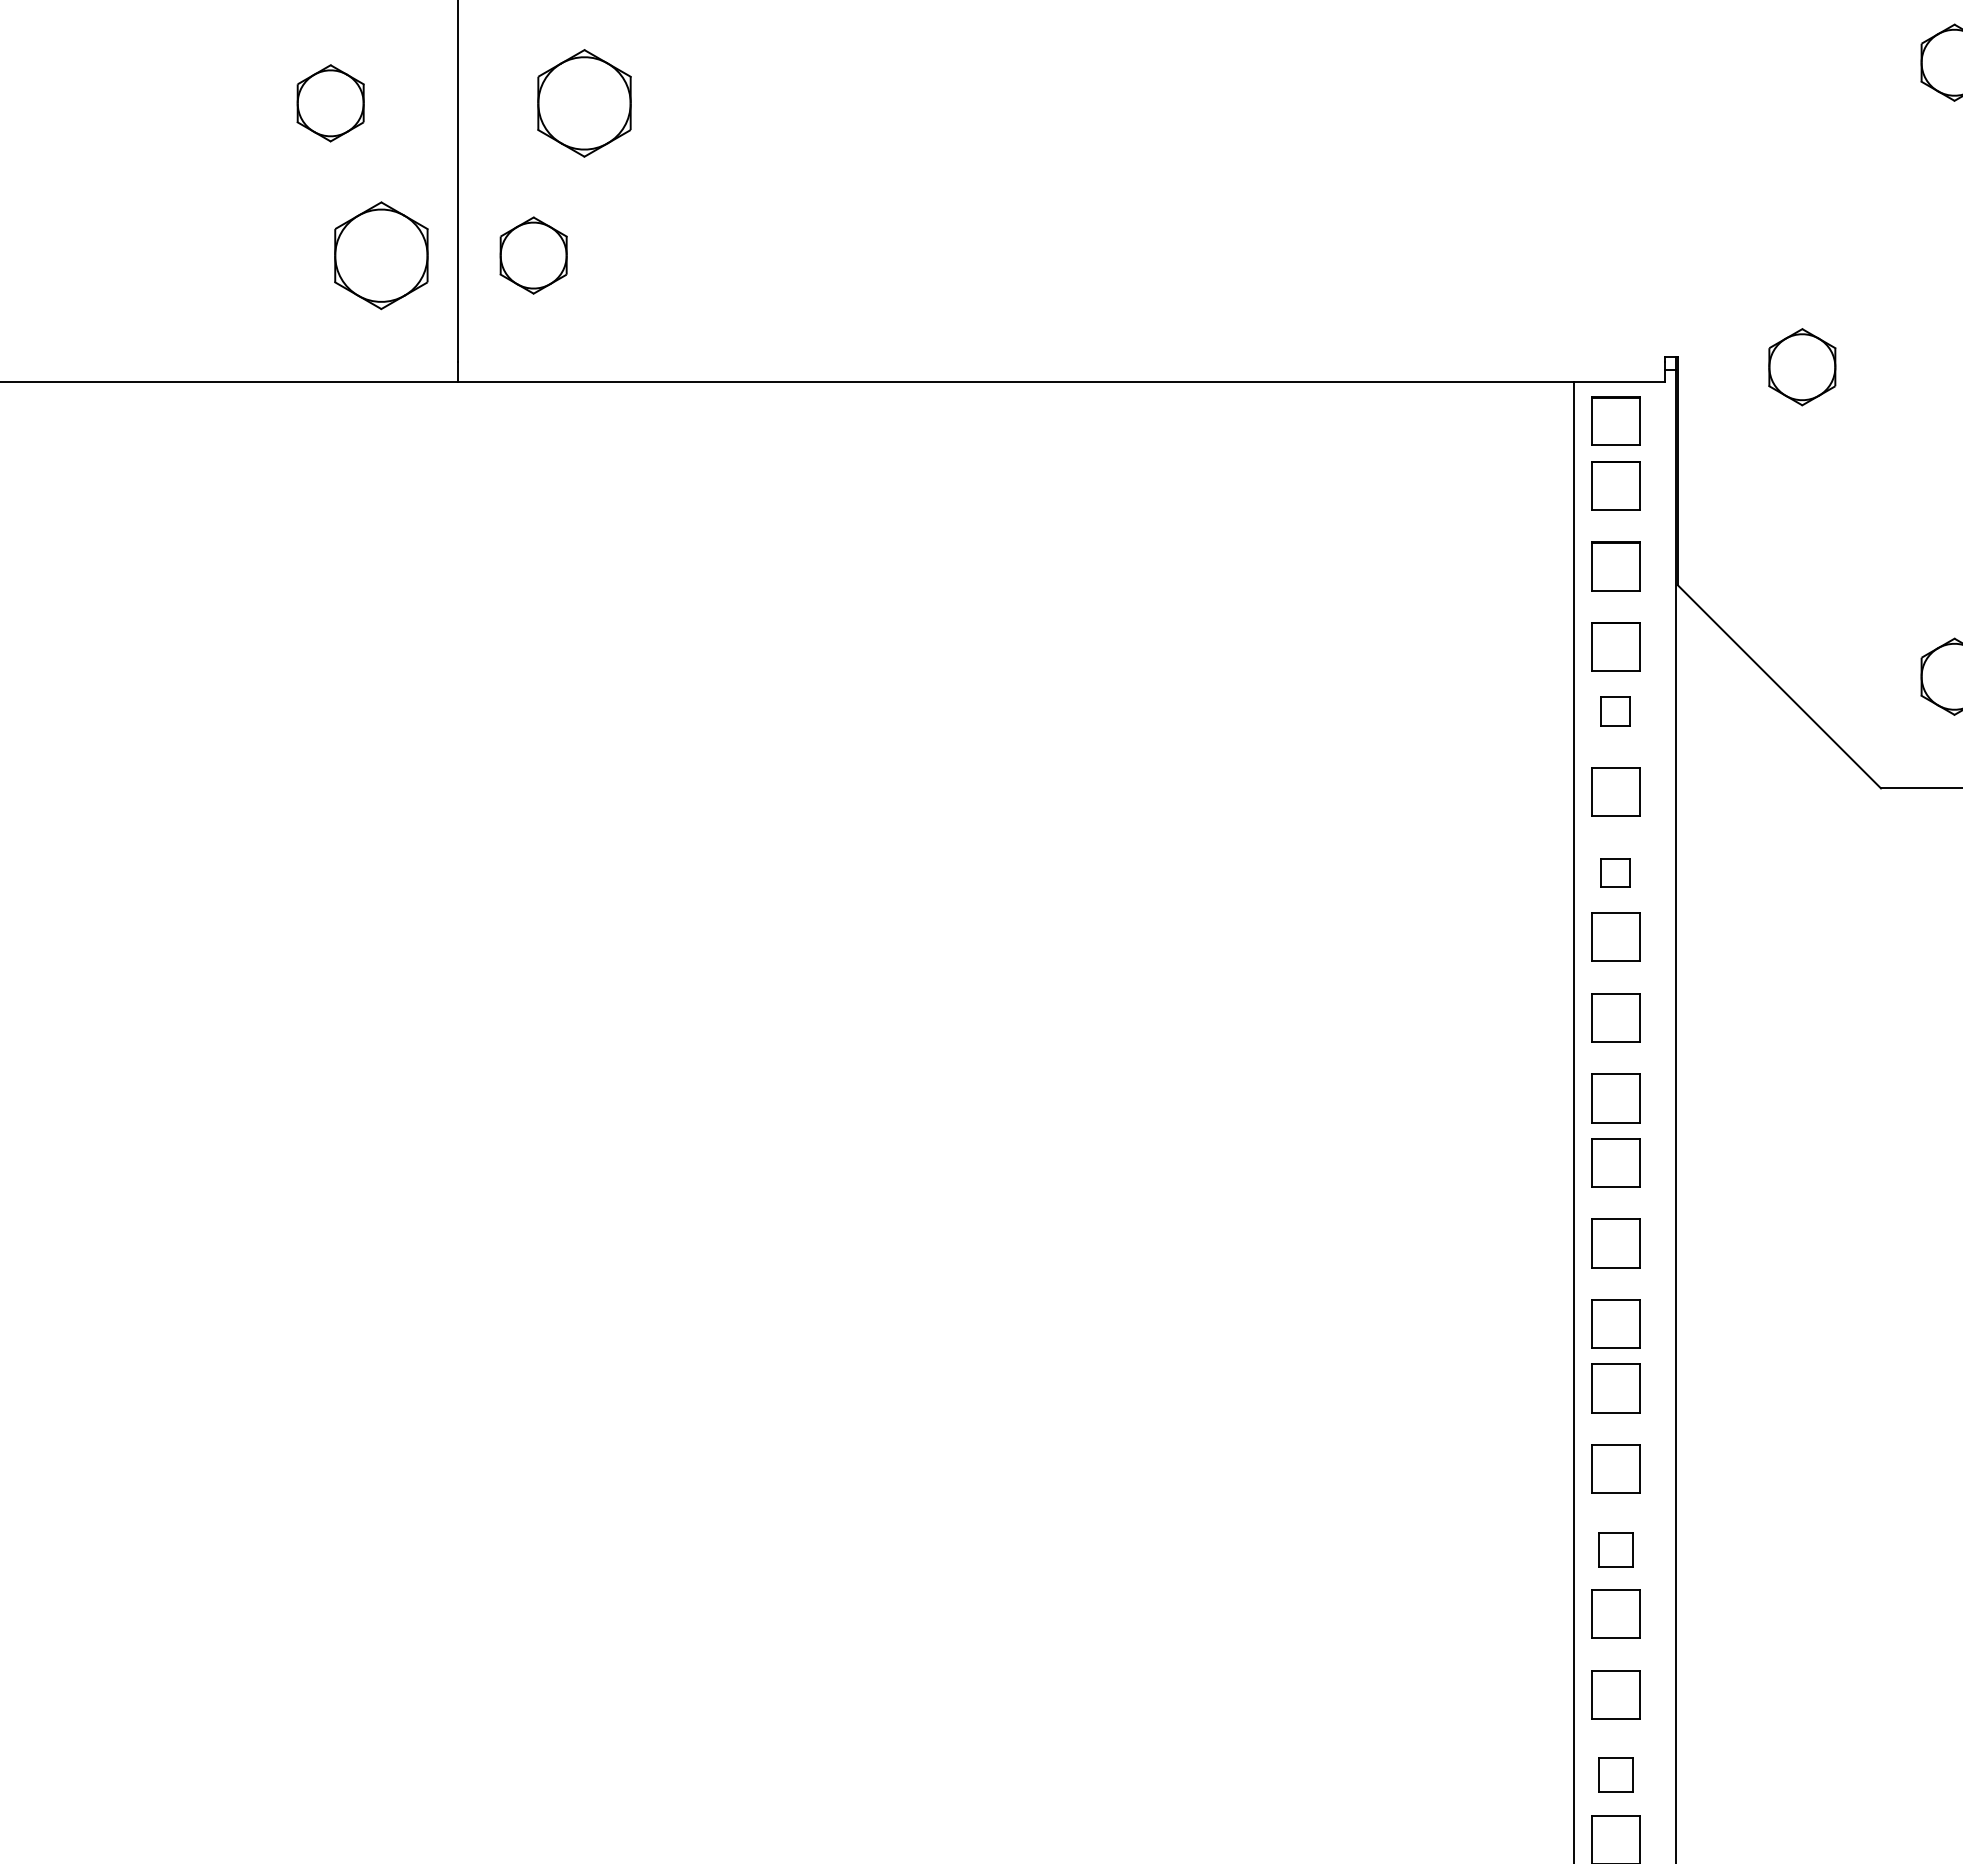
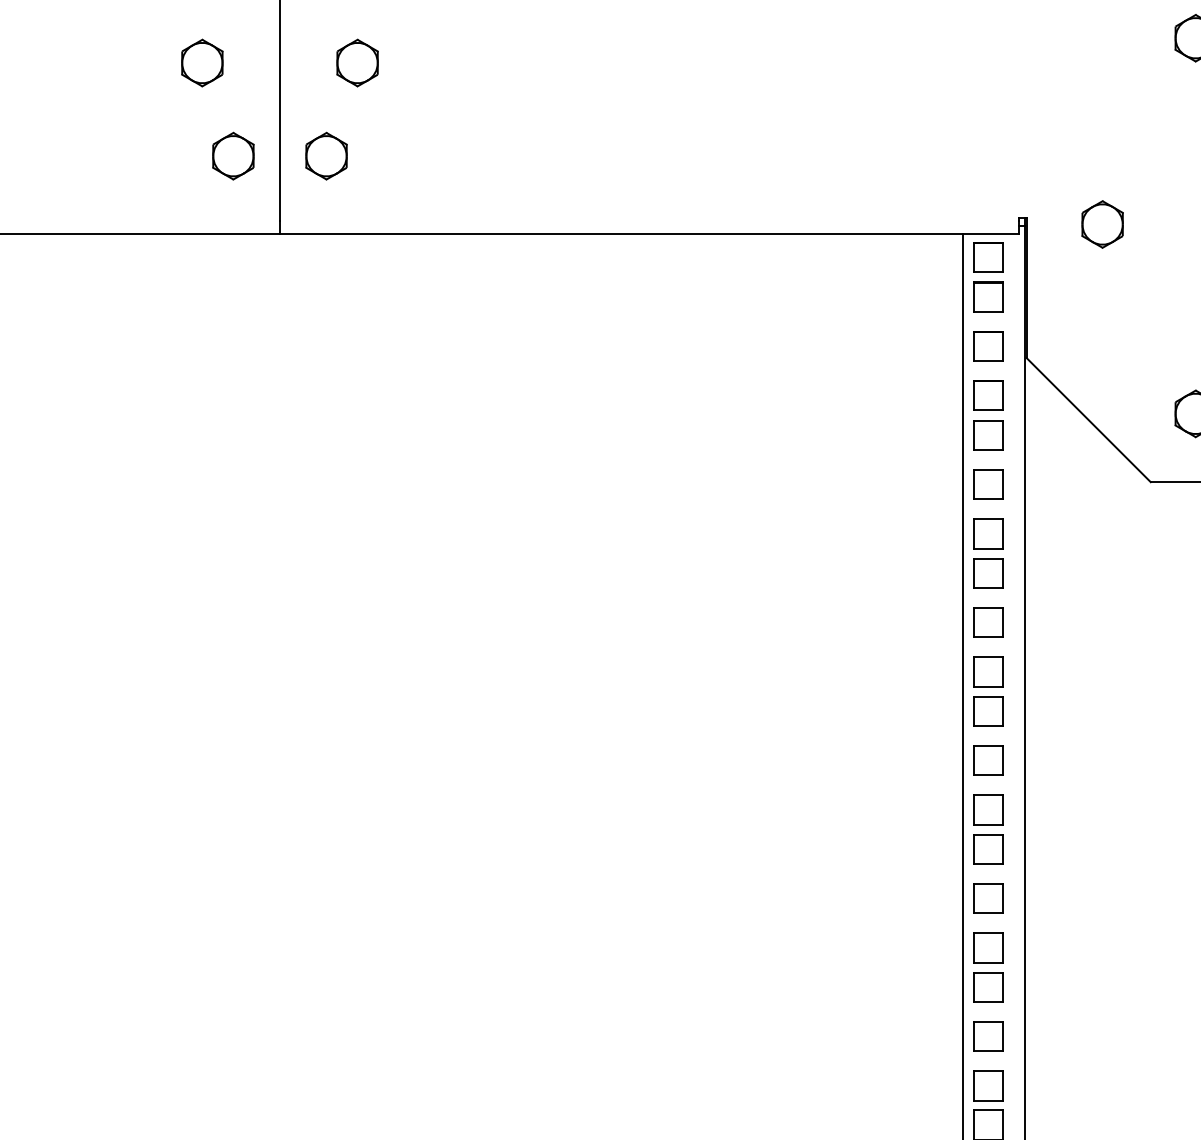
part: (584, 102) -> (357, 62), size x0.71
part: (381, 254) -> (233, 155), size x0.71
part: (1615, 712) -> (988, 435), size x1.67
part: (1615, 872) -> (988, 533), size x1.67
part: (1615, 1549) -> (988, 947), size x1.43
part: (1615, 1774) -> (988, 1085), size x1.43

